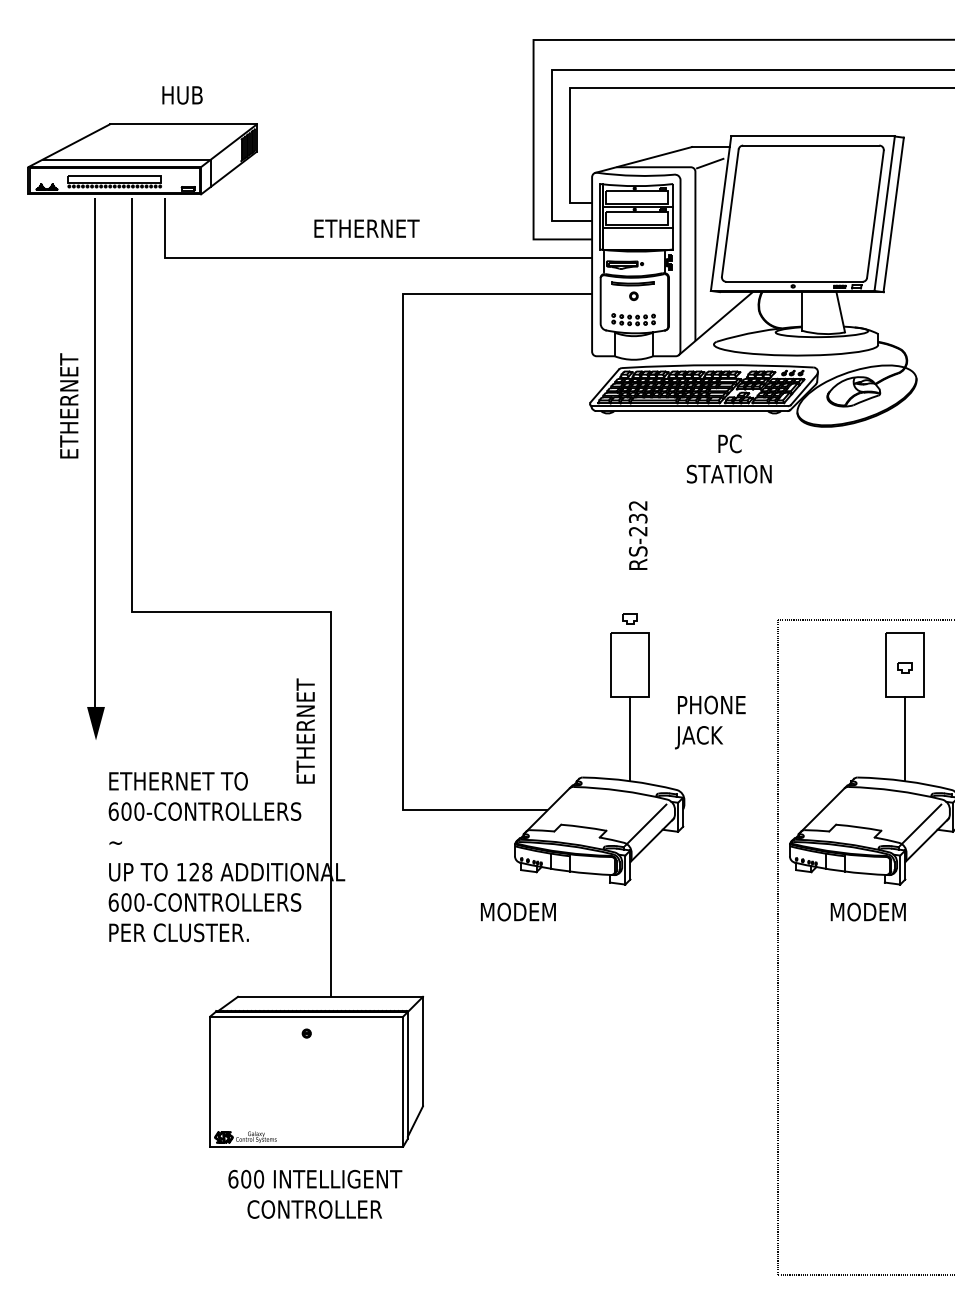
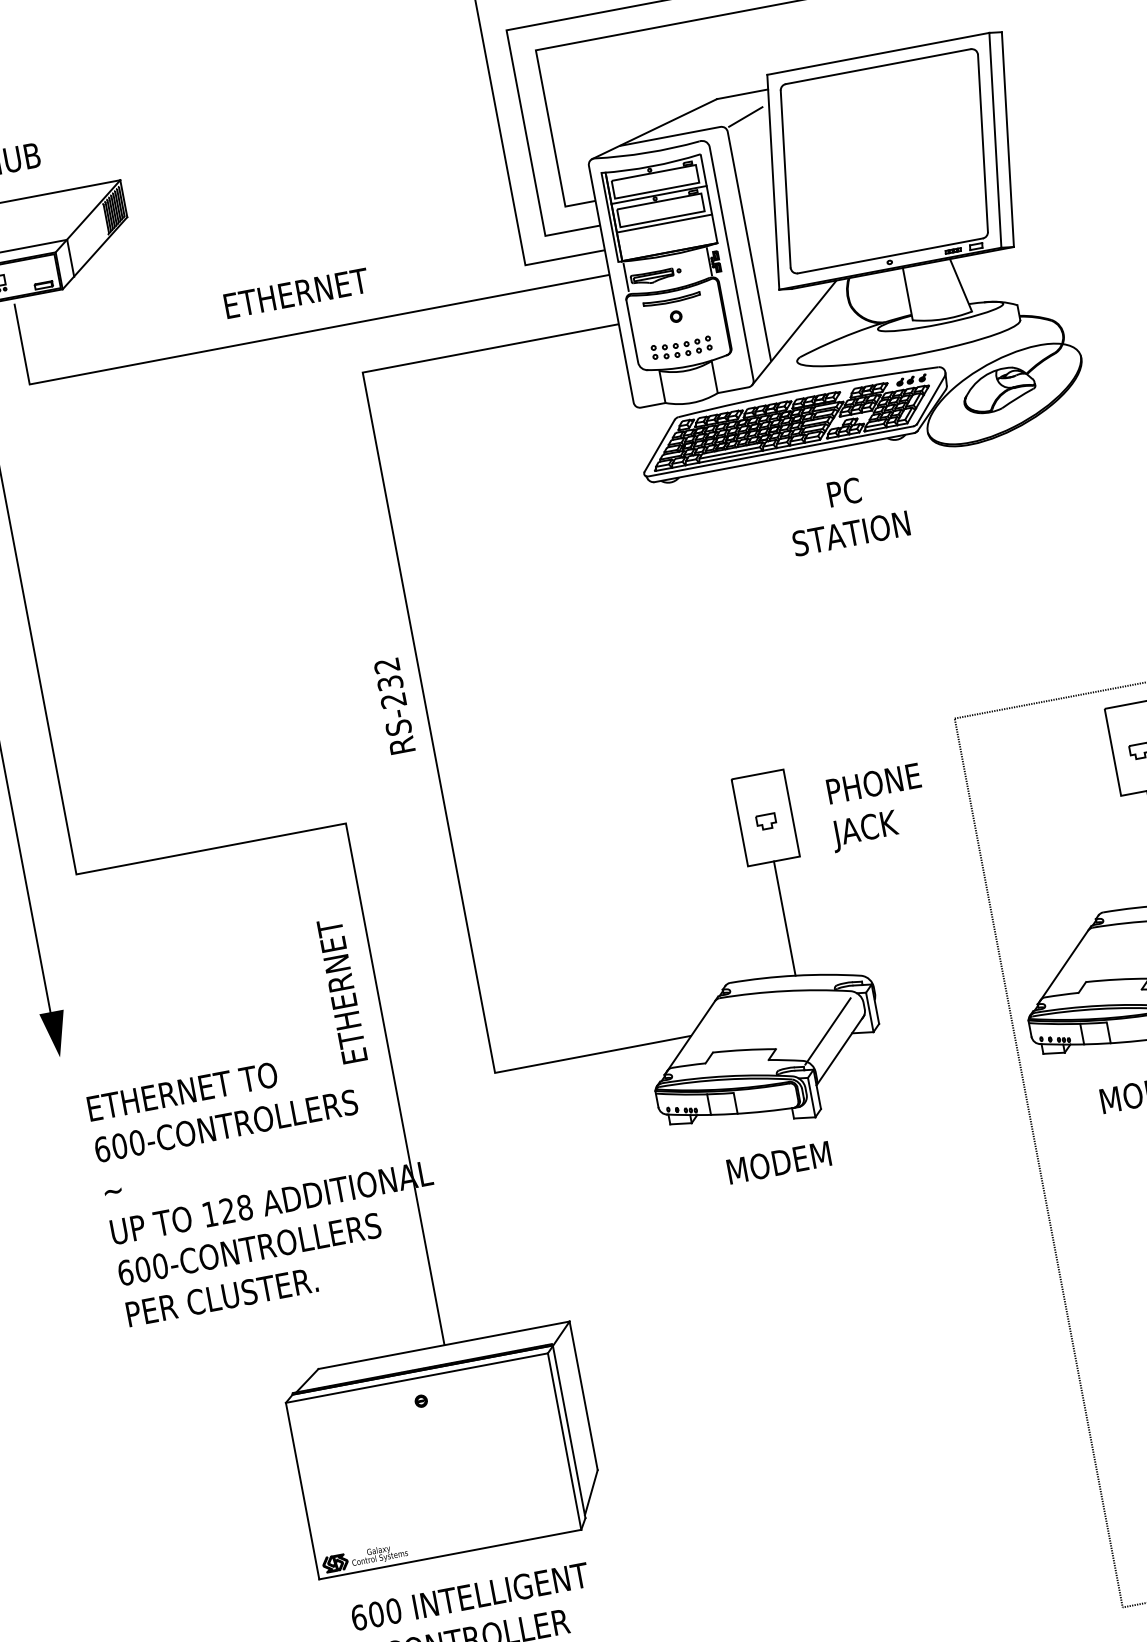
text: (637, 535) -> (393, 706), moved
part: (629, 618) -> (765, 821), moved
text: (710, 722) -> (876, 807), moved
text: (518, 911) -> (779, 1161), moved

